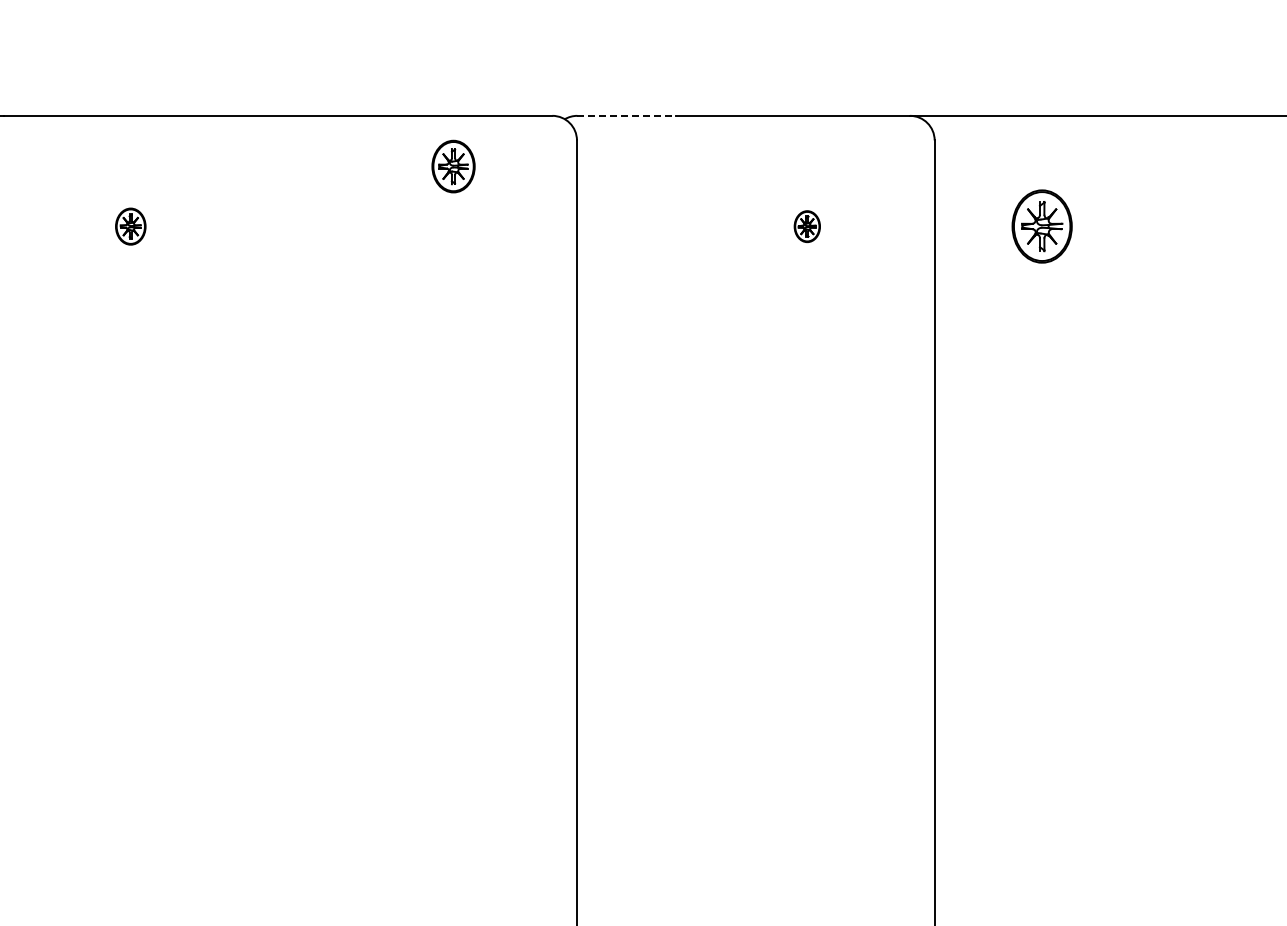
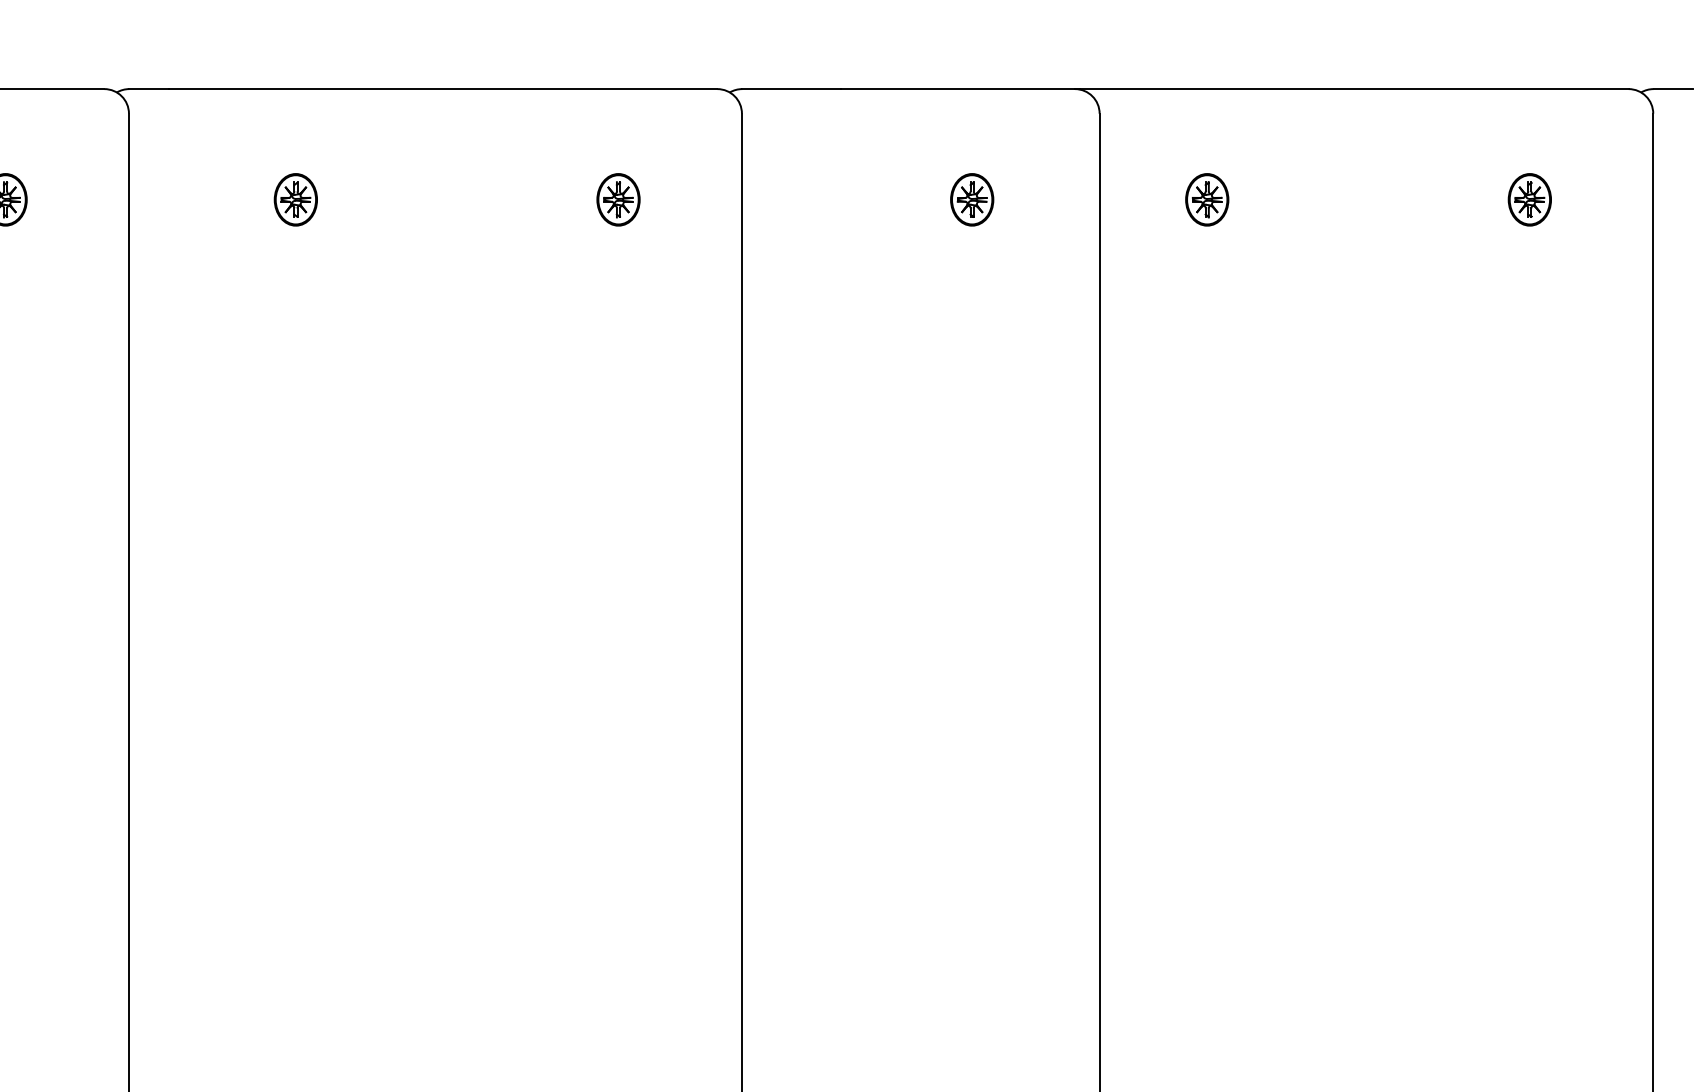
line: (627, 116) -> (792, 89), dashed -> solid
part: (453, 166) -> (618, 199), moved
part: (130, 226) -> (295, 199), size x1.43
part: (807, 226) -> (972, 199), size x1.67
part: (1042, 226) -> (1207, 199), size x0.71

